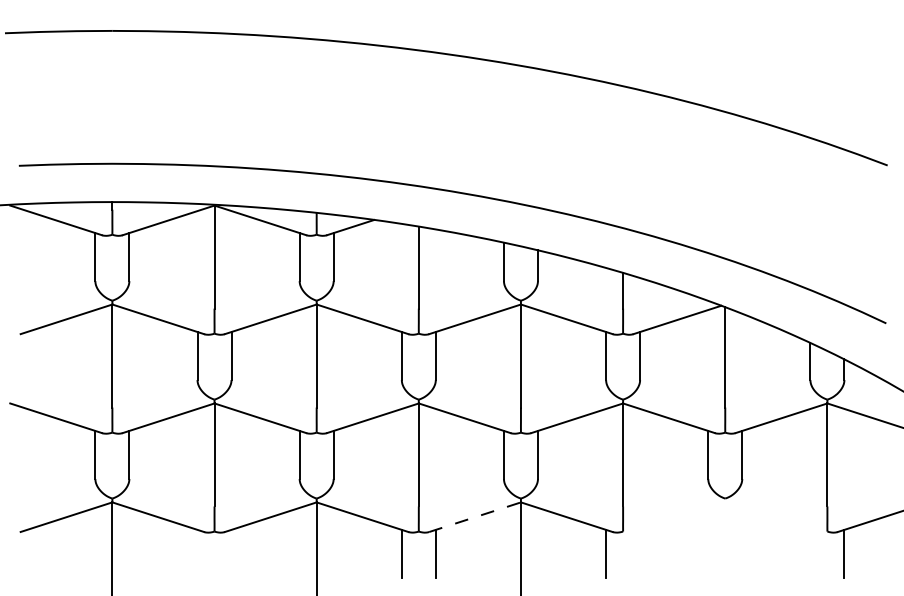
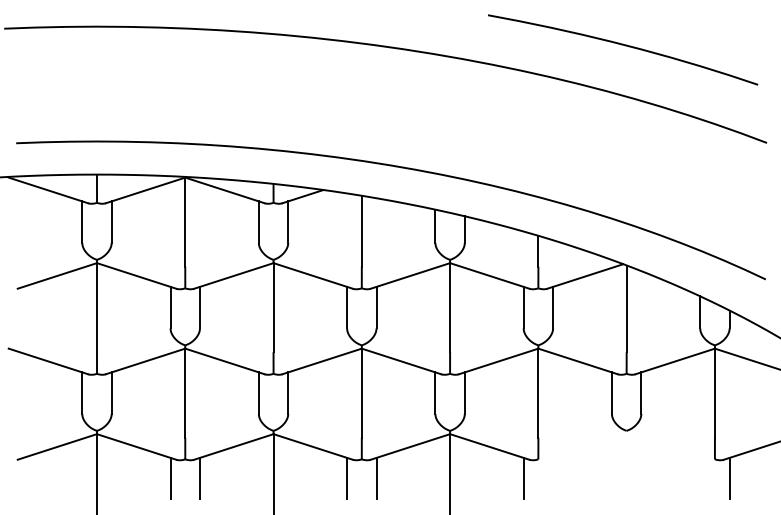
curve: (723, 53) -> (625, 46), added
line: (475, 516) -> (410, 446), dashed -> solid
line: (197, 553) -> (170, 478), added
line: (230, 553) -> (199, 478), added

